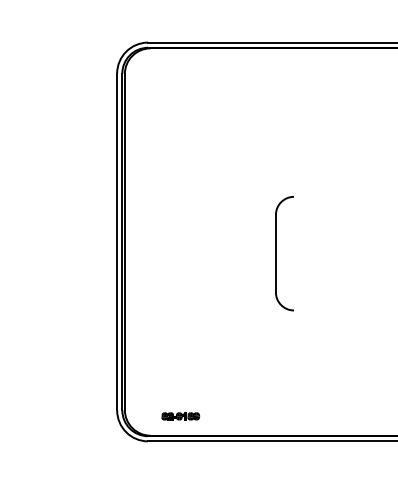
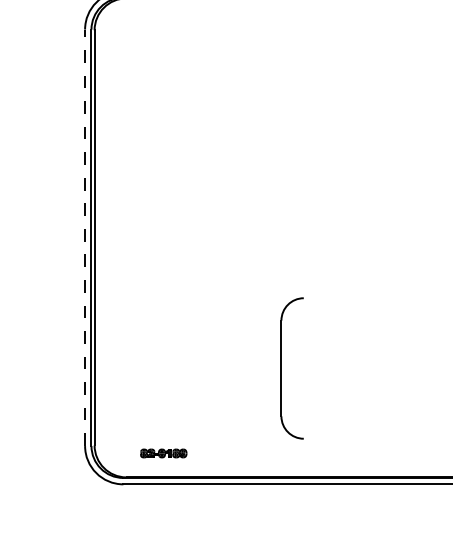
line: (117, 241) -> (85, 237), solid -> dashed
part: (276, 253) -> (282, 368), moved

